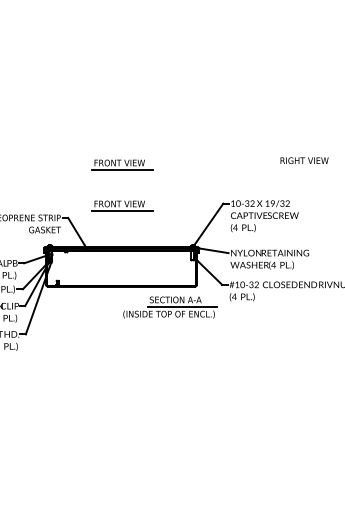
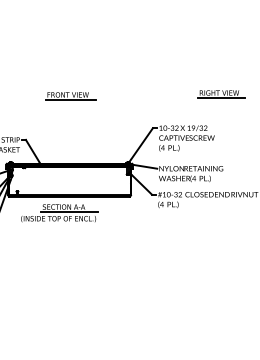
line: (307, 167) -> (221, 98), added
part: (122, 205) -> (70, 129), removed
part: (170, 307) -> (59, 213), moved

